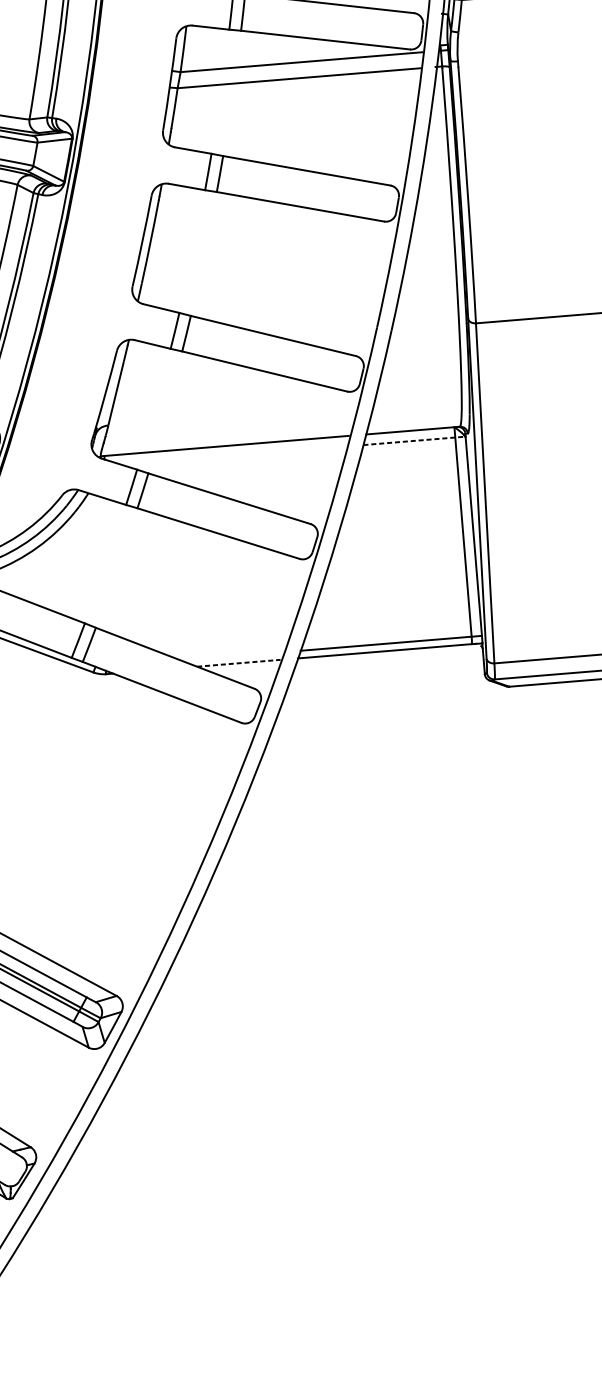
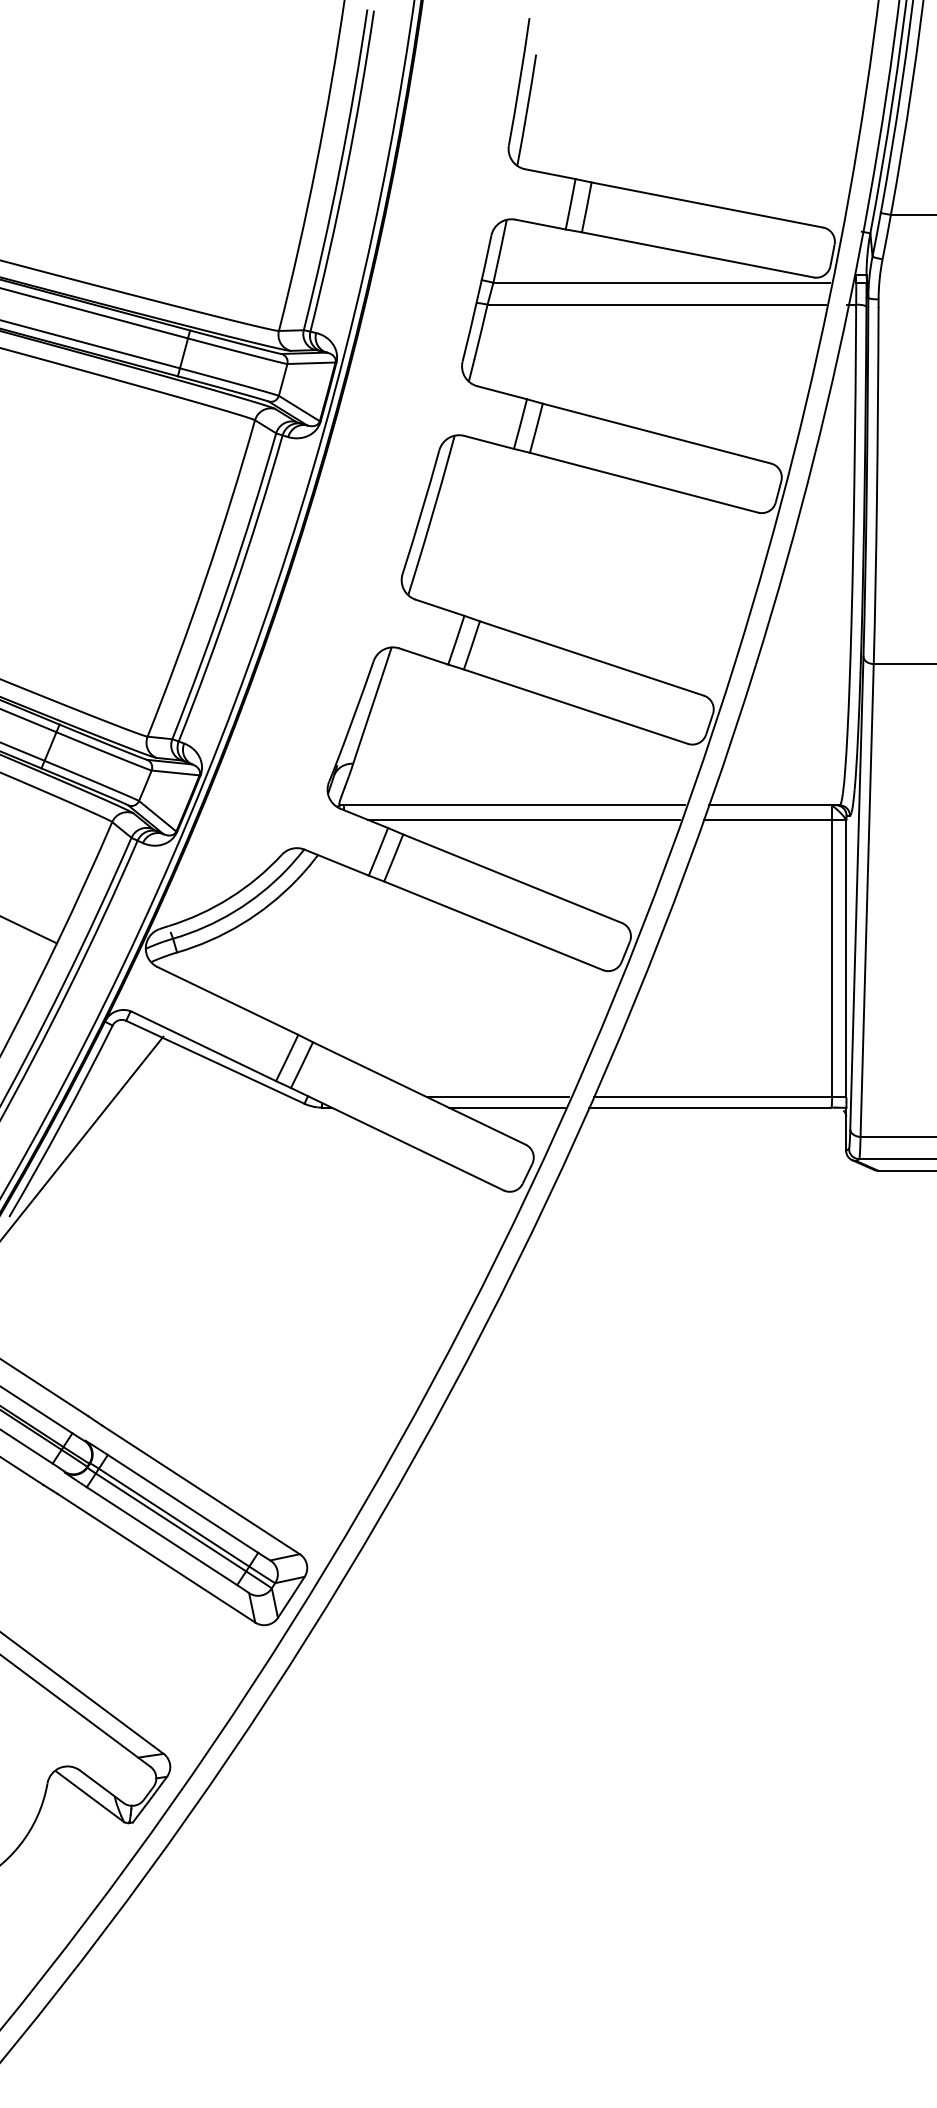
line: (414, 440) -> (775, 819), dashed -> solid
line: (233, 455) -> (523, 819), added
line: (232, 656) -> (498, 1097), added
line: (239, 663) -> (507, 1107), dashed -> solid

